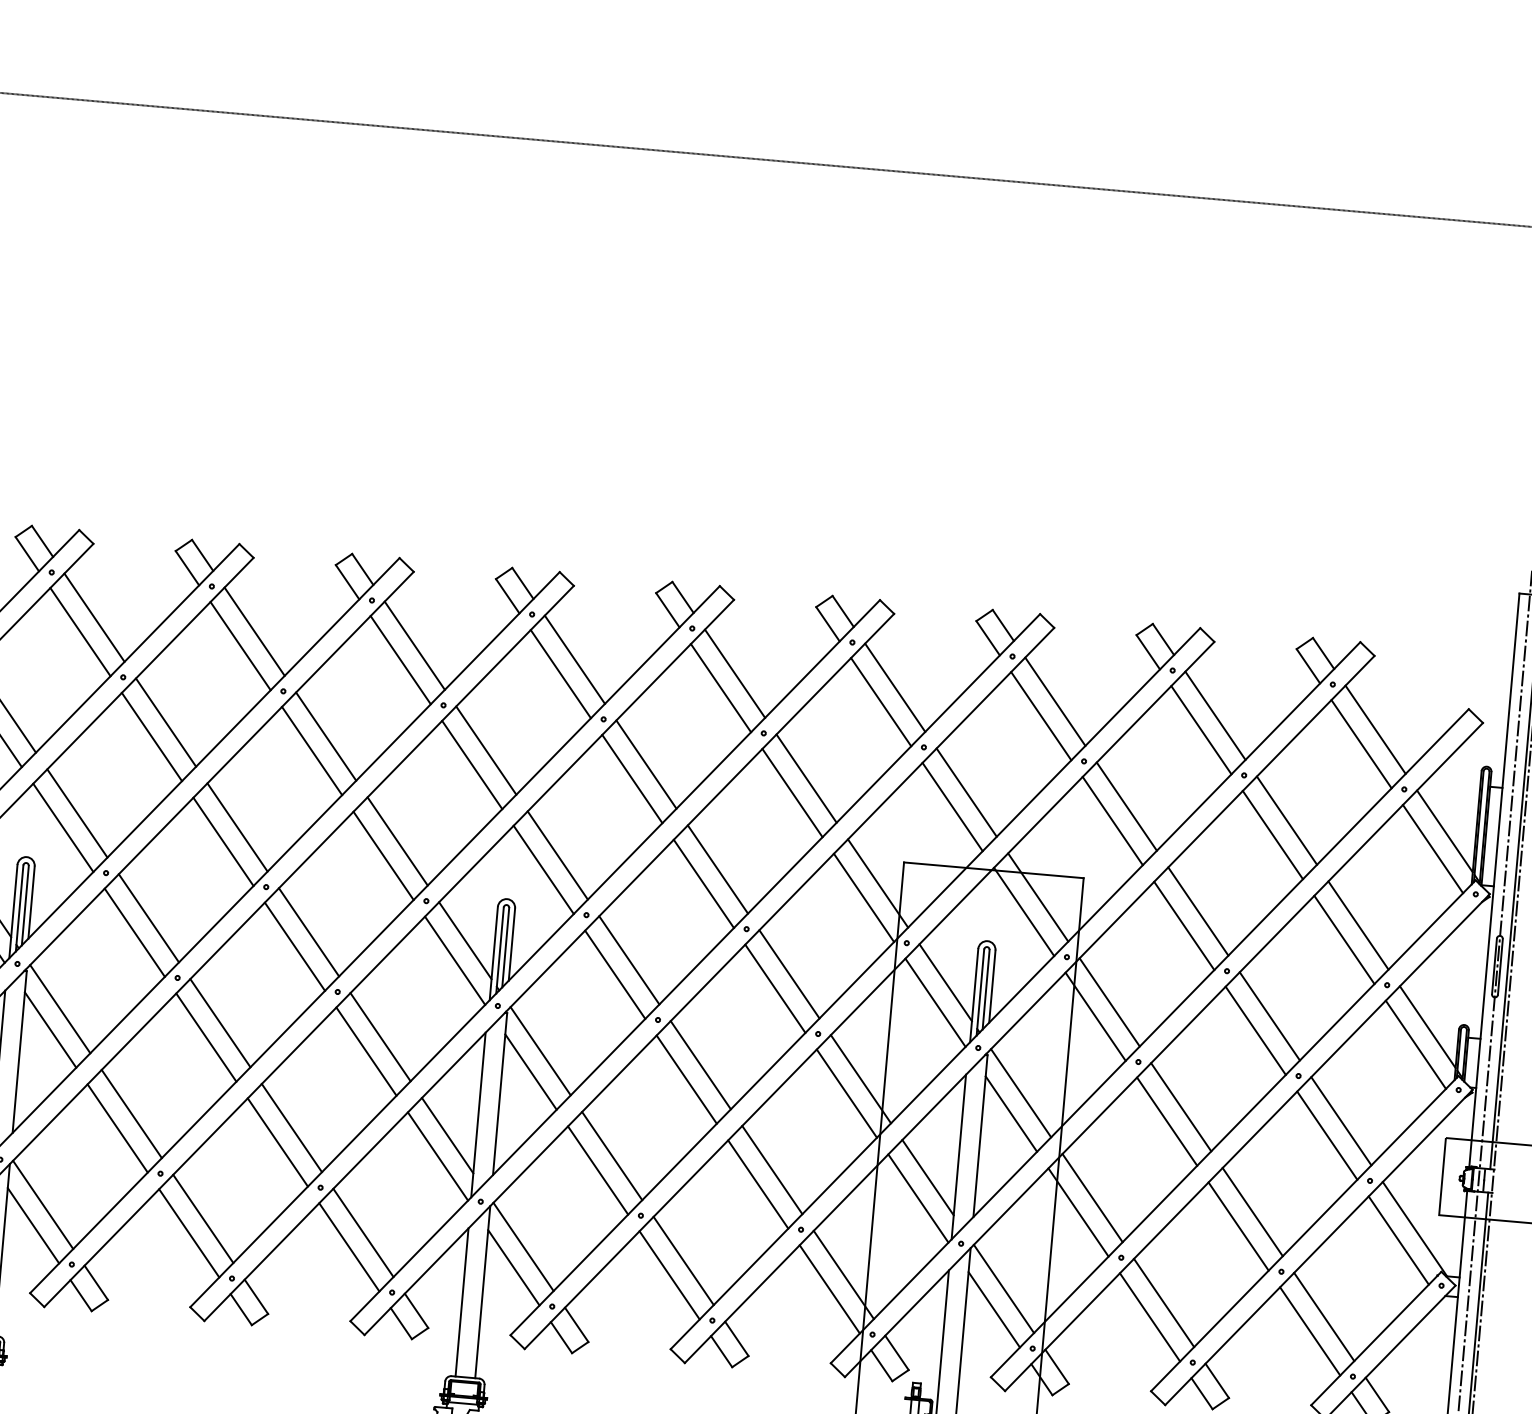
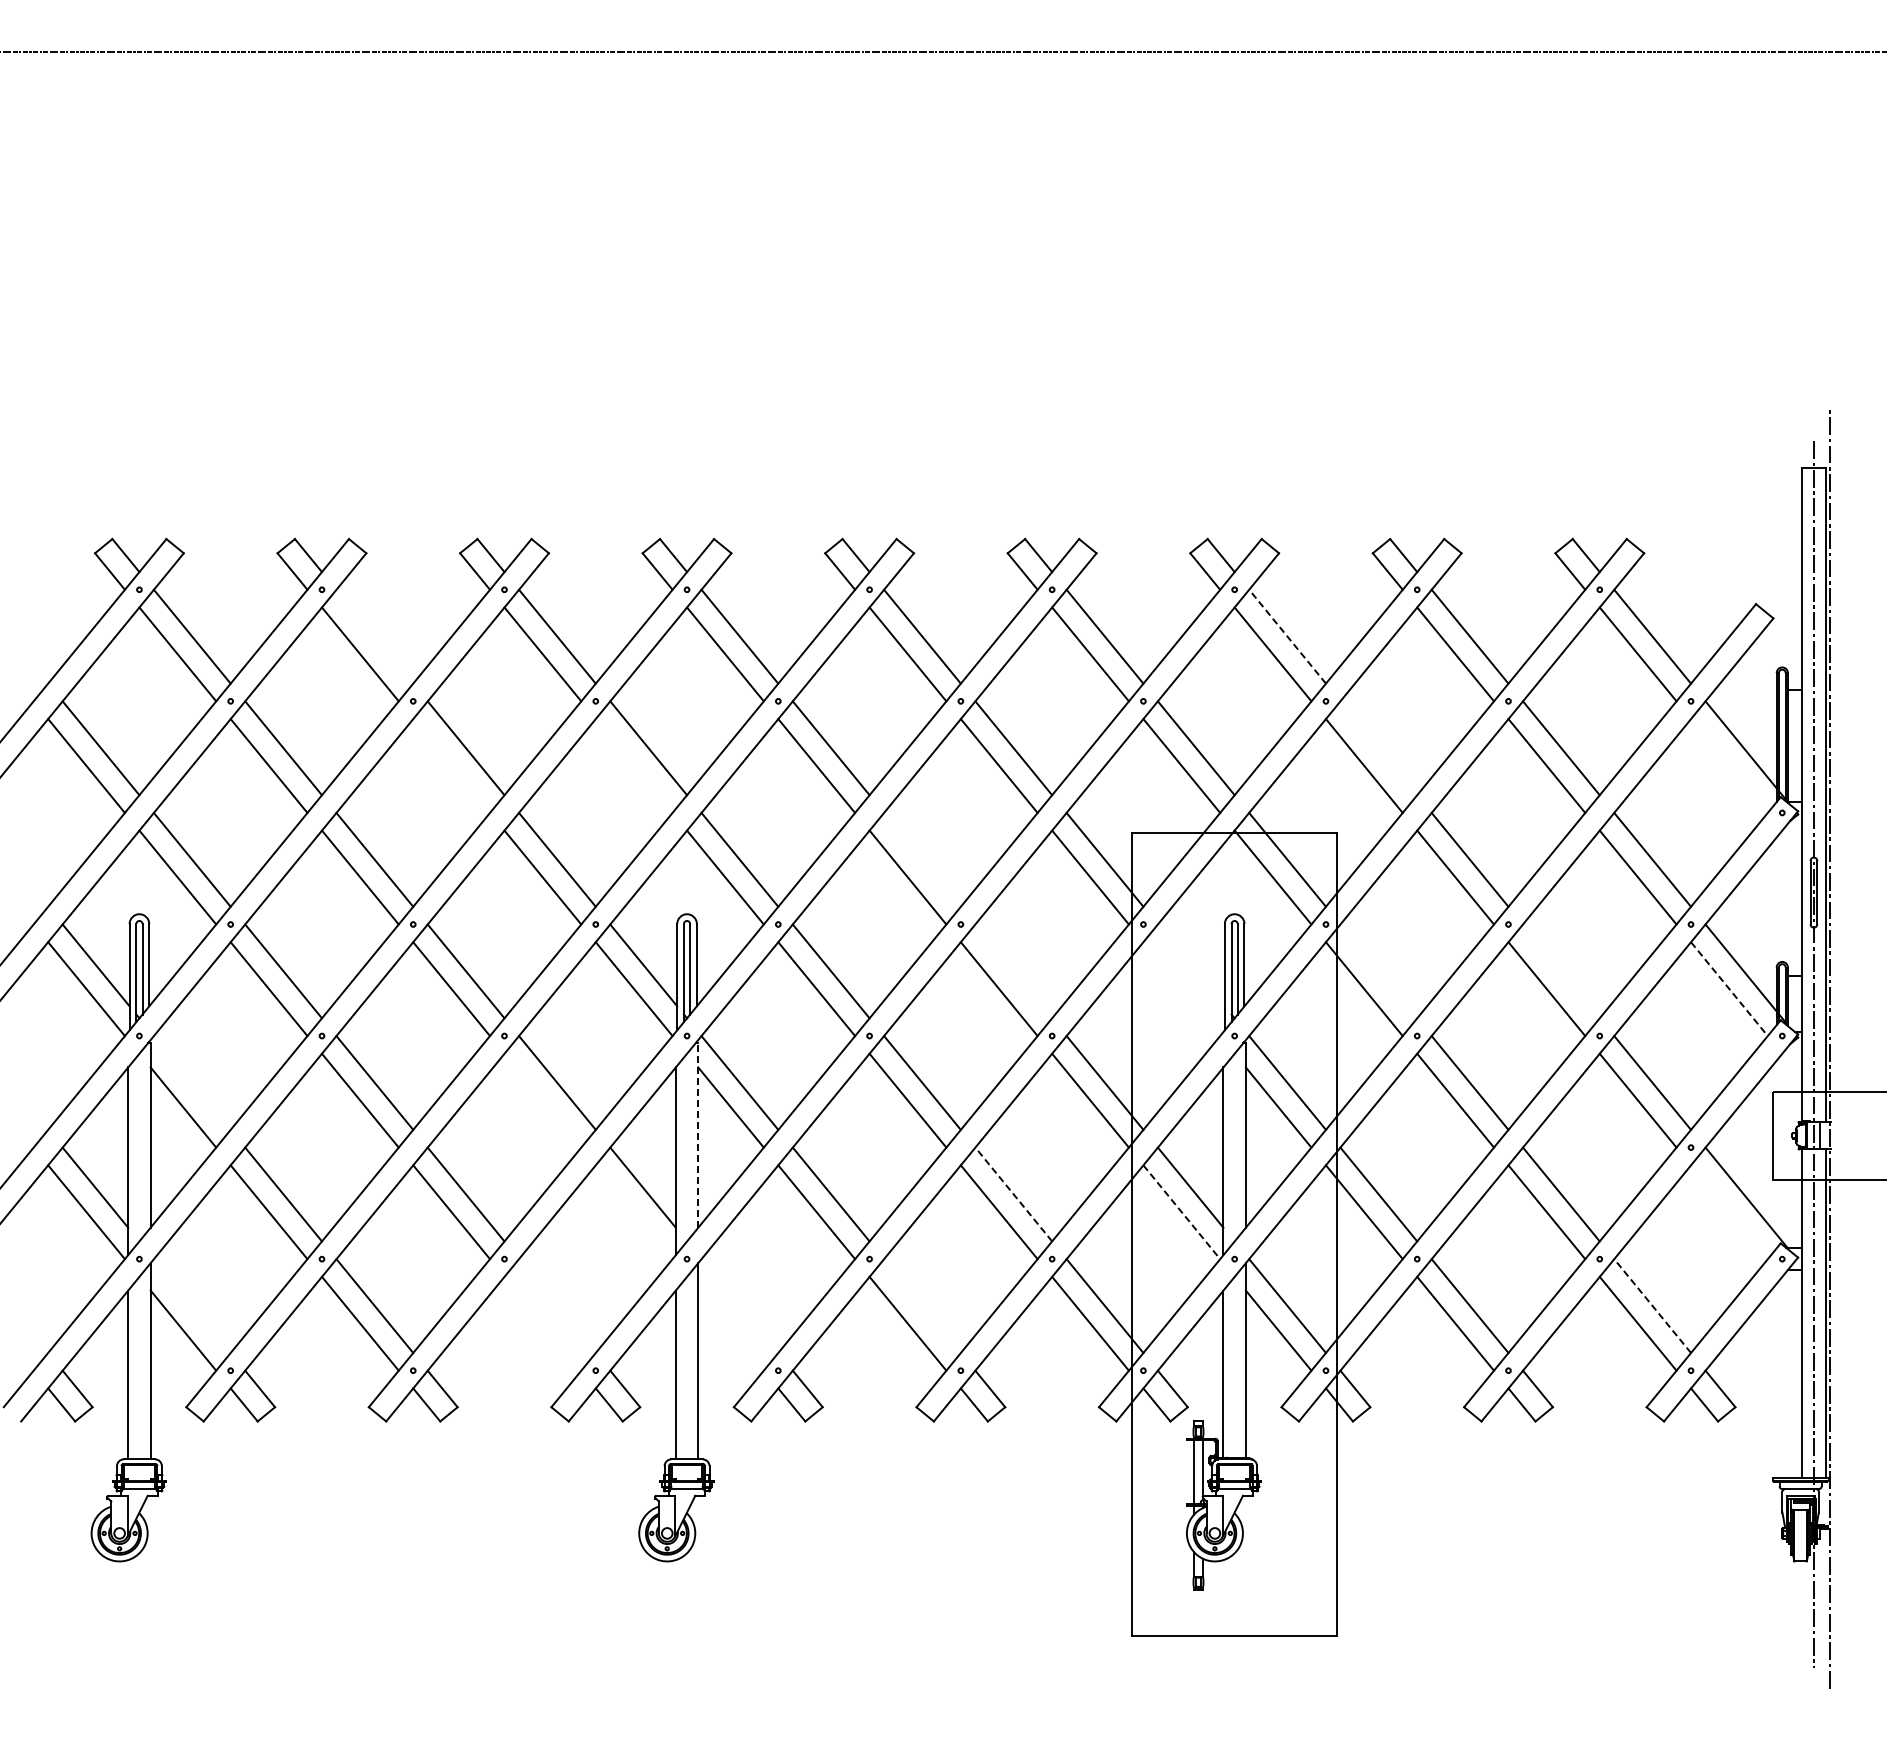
line: (254, 631) -> (374, 636), removed
line: (1055, 701) -> (1287, 636), solid -> dashed
line: (312, 750) -> (451, 765), removed
line: (471, 764) -> (633, 765), removed
line: (1126, 806) -> (1378, 748), removed
line: (1433, 848) -> (1729, 765), removed
line: (717, 869) -> (922, 859), removed
line: (789, 974) -> (1013, 971), removed
line: (944, 982) -> (1190, 965), removed
line: (1109, 1002) -> (1378, 971), removed
line: (935, 1003) -> (1181, 989), removed
line: (59, 1008) -> (191, 1082), removed
line: (1269, 1016) -> (1561, 971), removed
line: (1415, 1045) -> (1729, 989), solid -> dashed
line: (366, 1051) -> (542, 1100), removed
line: (500, 1094) -> (698, 1135), solid -> dashed
line: (437, 1156) -> (633, 1212), removed
line: (772, 1170) -> (1013, 1194), solid -> dashed
line: (918, 1198) -> (1181, 1212), solid -> dashed
line: (42, 1204) -> (191, 1305), removed
line: (363, 1232) -> (557, 1305), removed
line: (1398, 1240) -> (1729, 1212), removed
line: (523, 1246) -> (739, 1305), removed
line: (349, 1247) -> (542, 1323), removed
line: (683, 1260) -> (922, 1305), removed
line: (513, 1267) -> (730, 1330), removed
line: (1324, 1317) -> (1652, 1306), solid -> dashed

